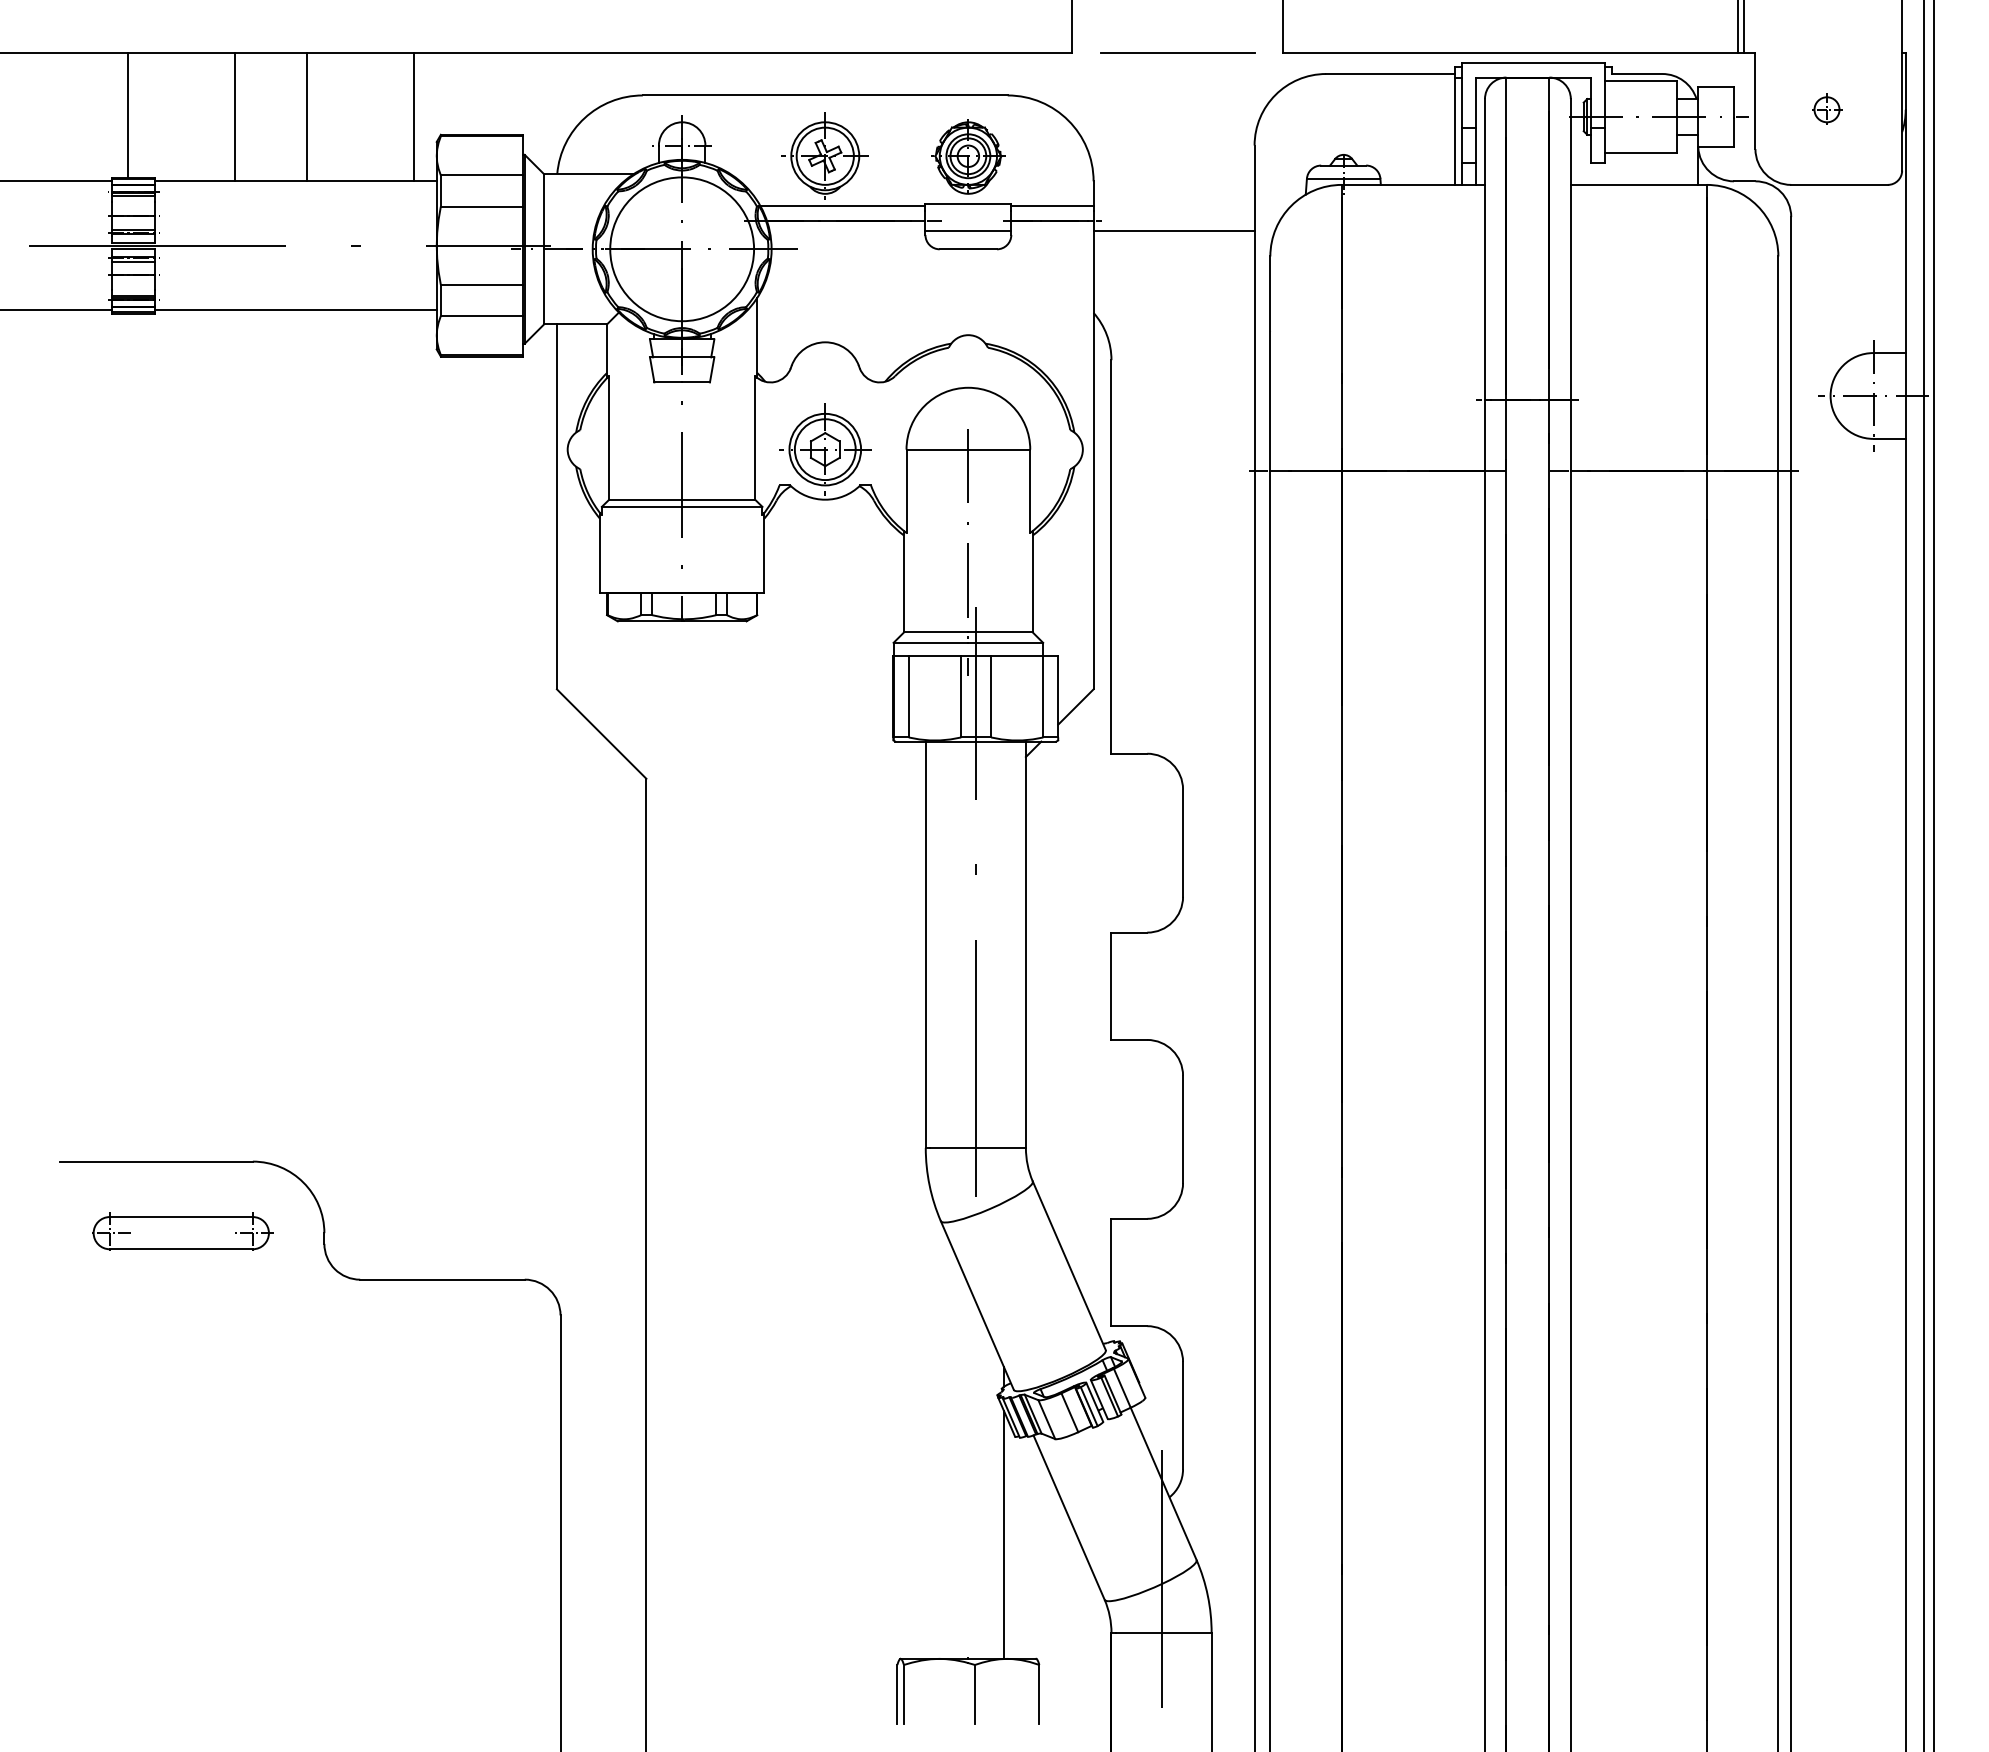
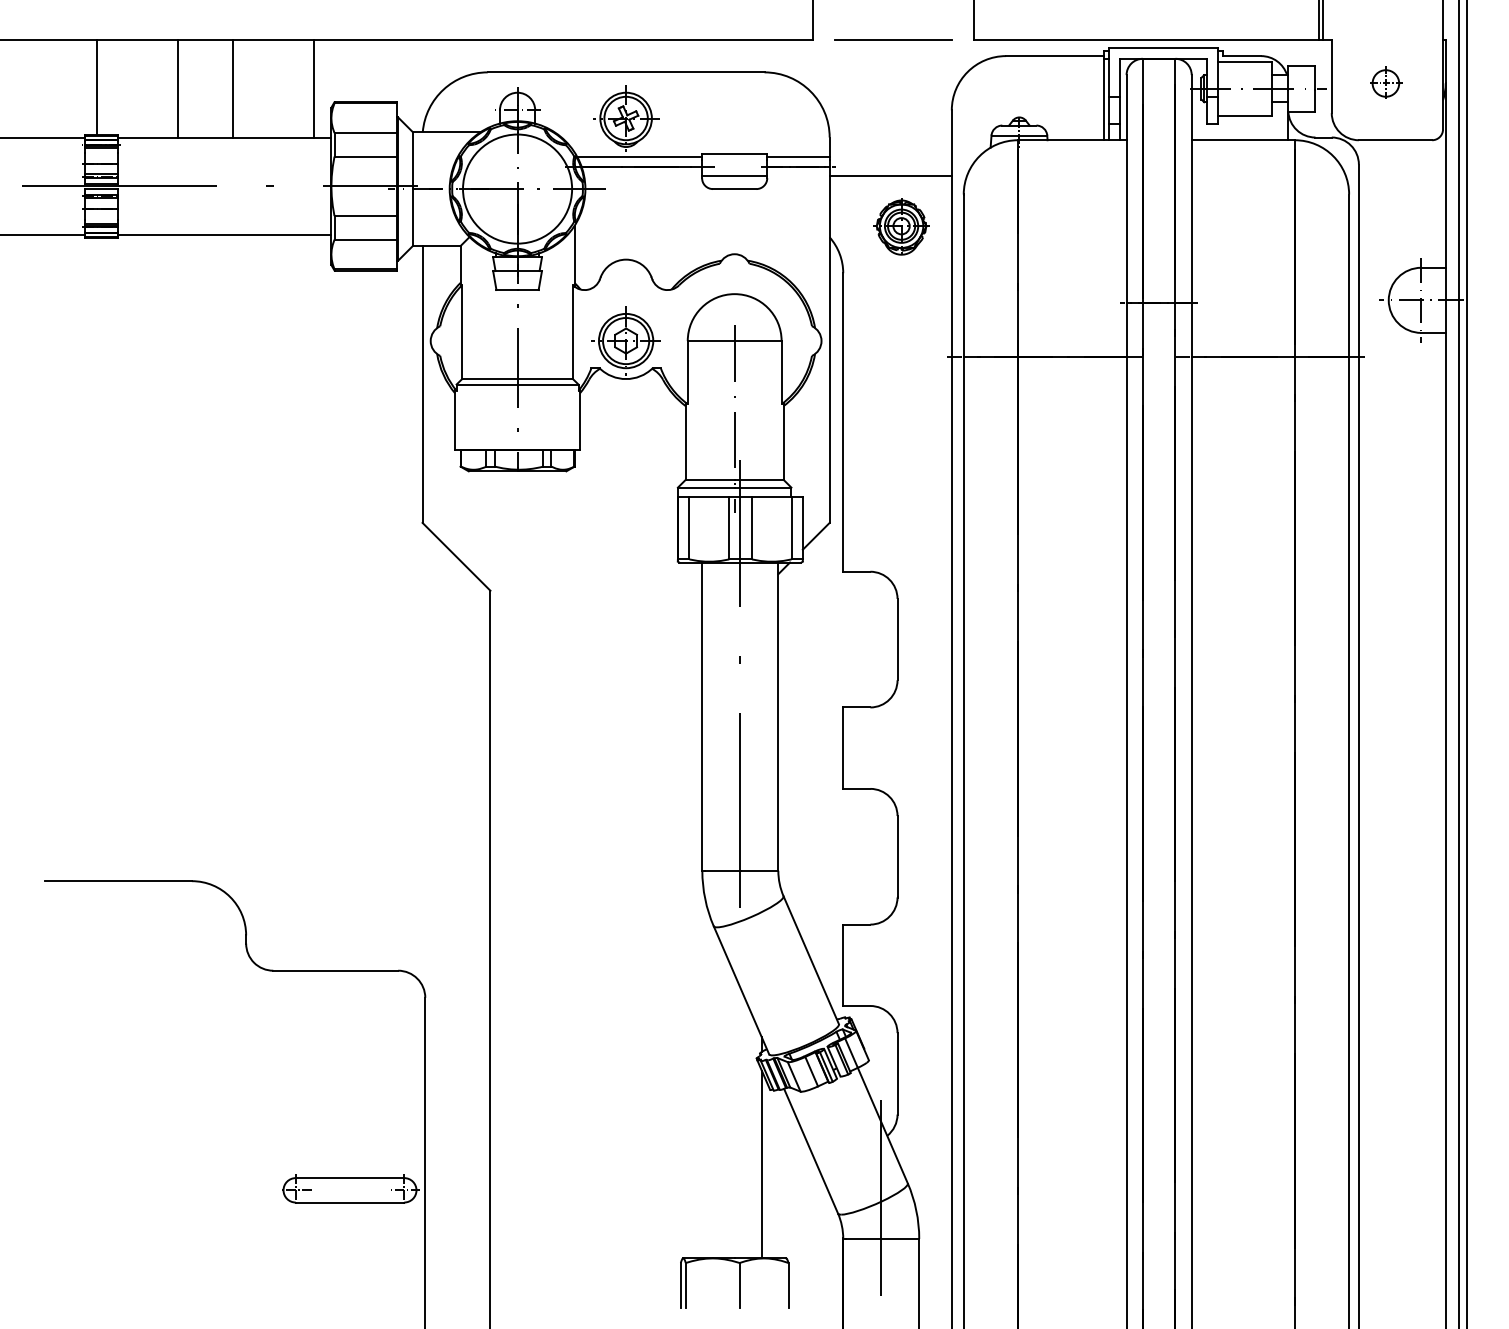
part: (1827, 108) -> (1386, 82), size x1.4
part: (968, 156) -> (901, 226), moved
part: (182, 1231) -> (350, 1189), moved

